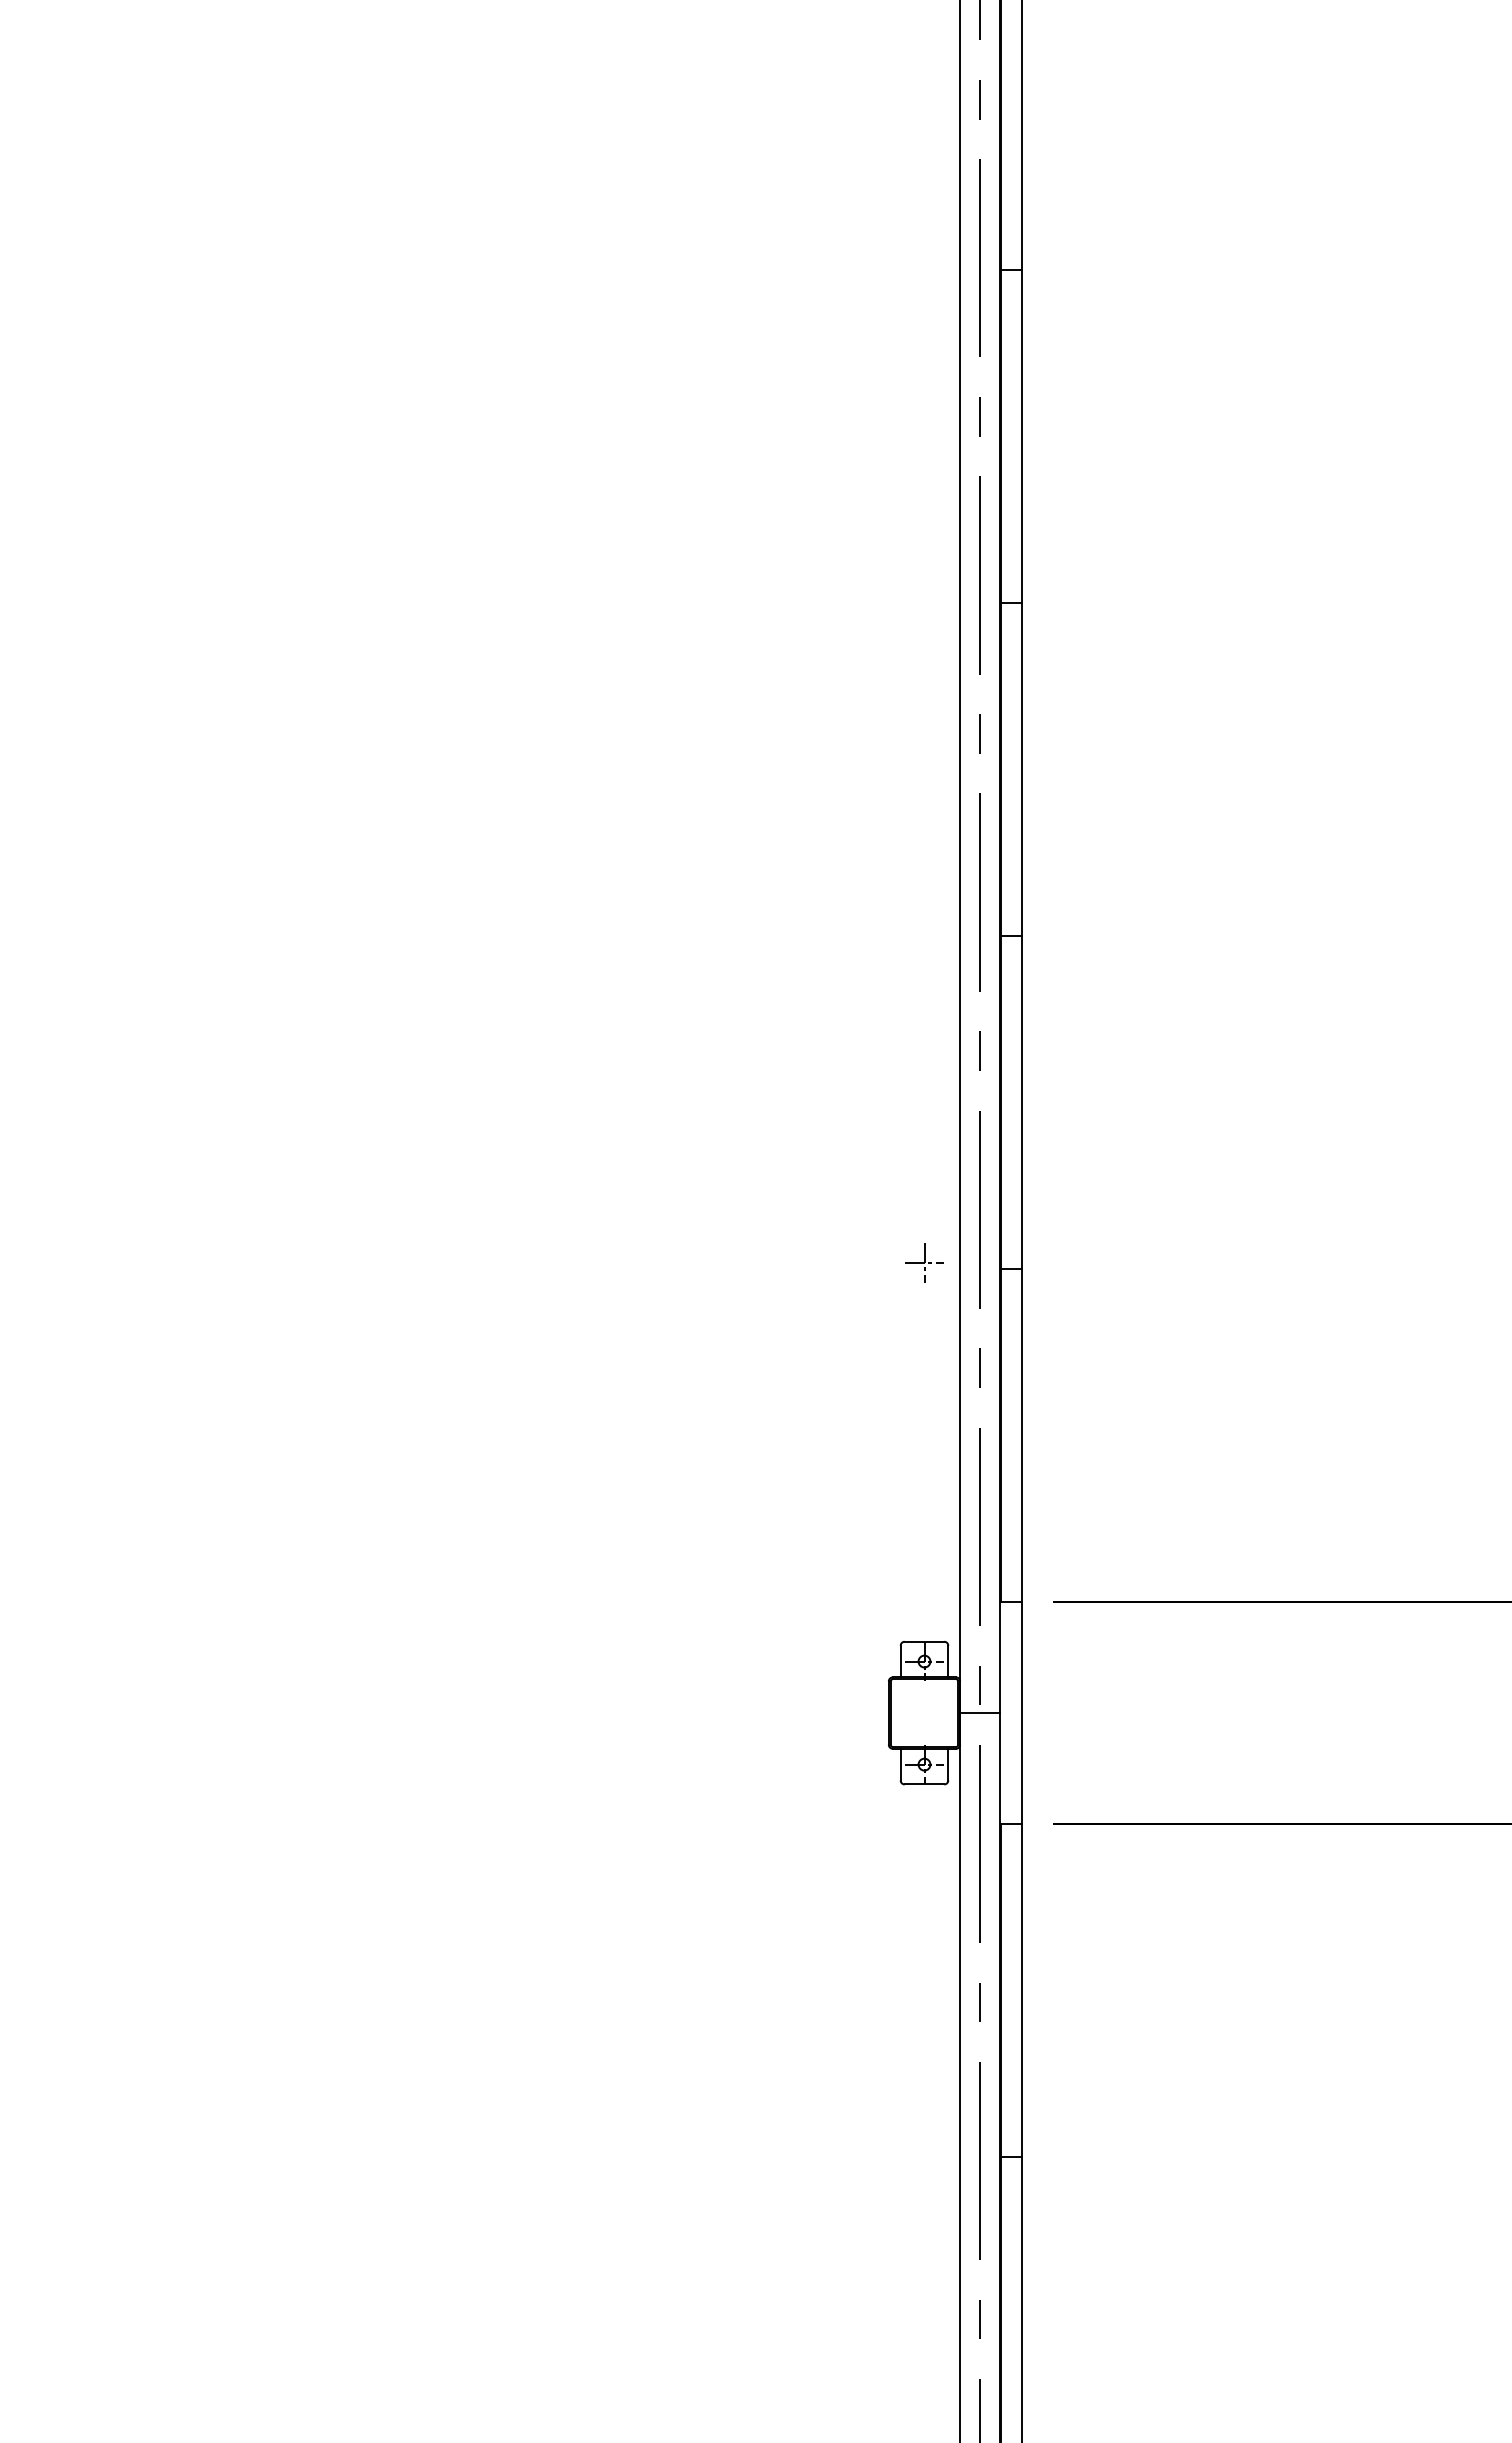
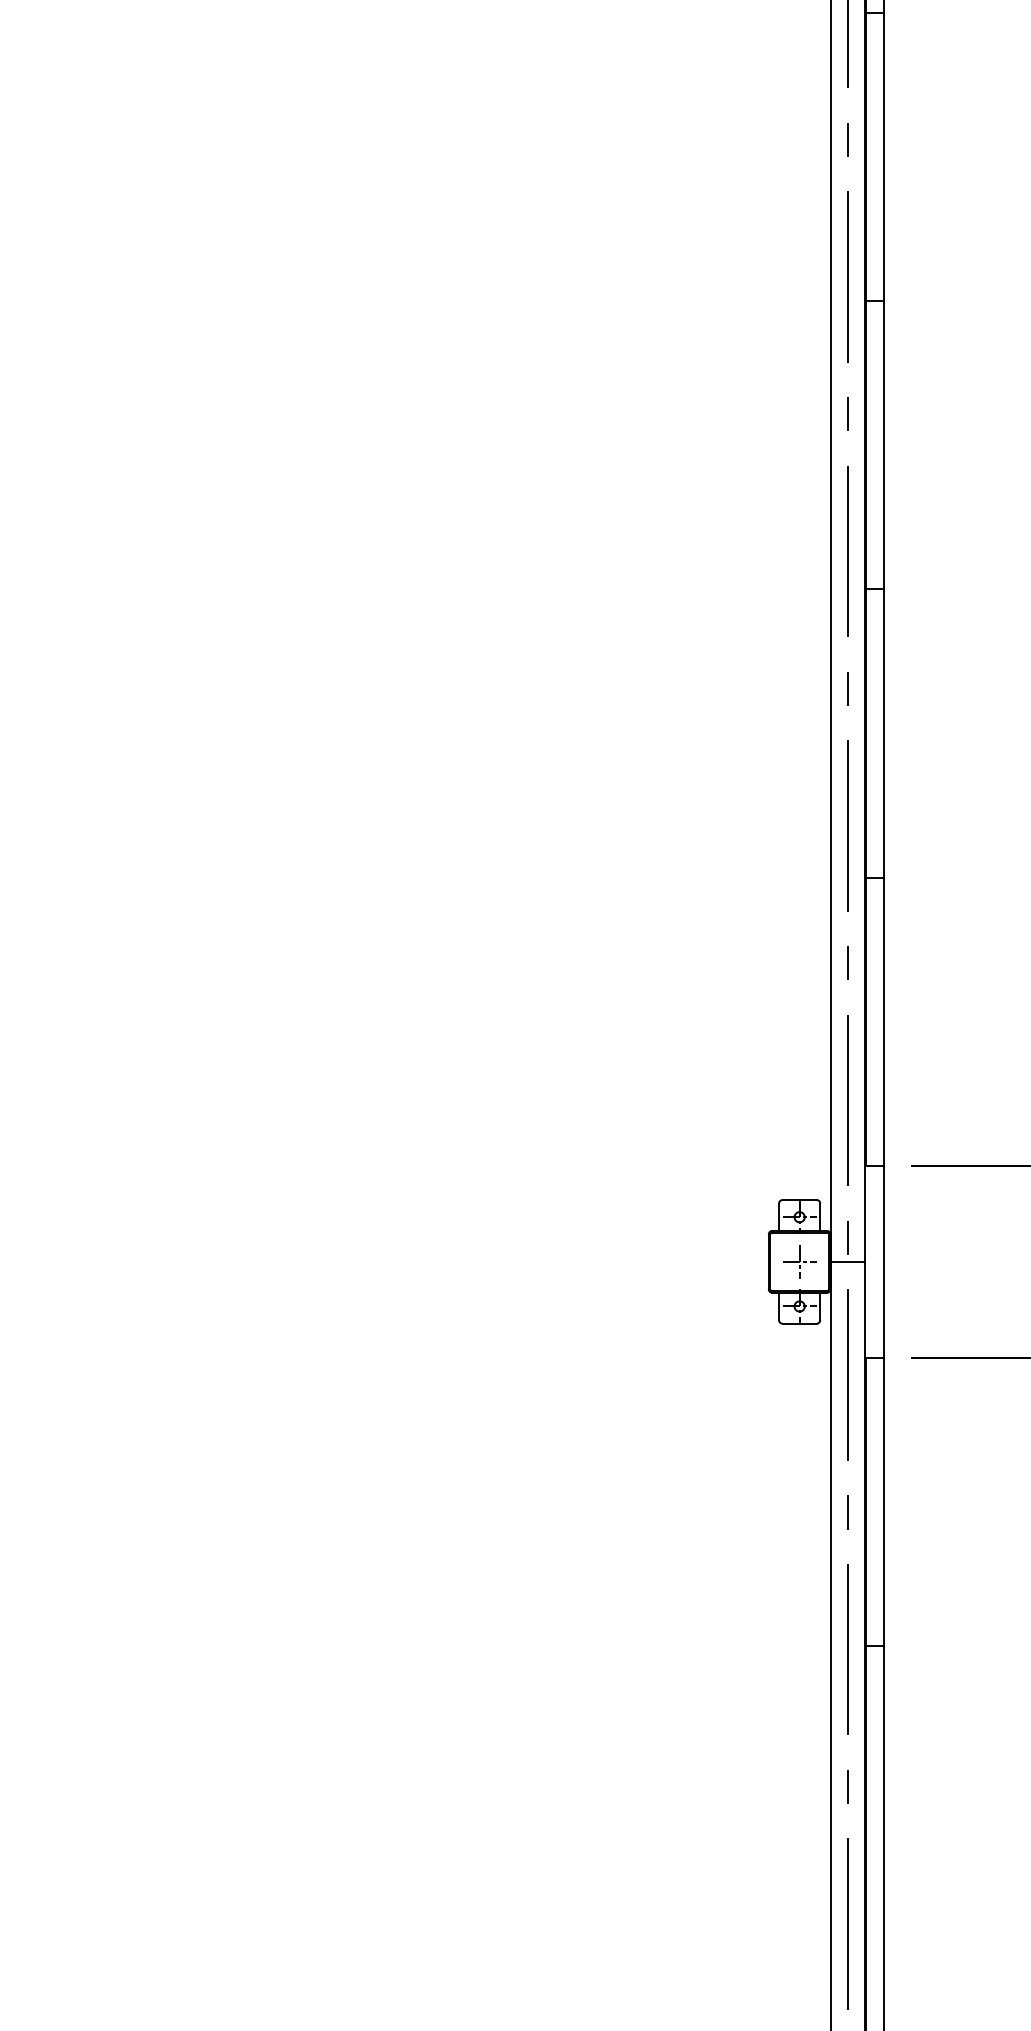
part: (924, 1262) -> (799, 1261), moved

